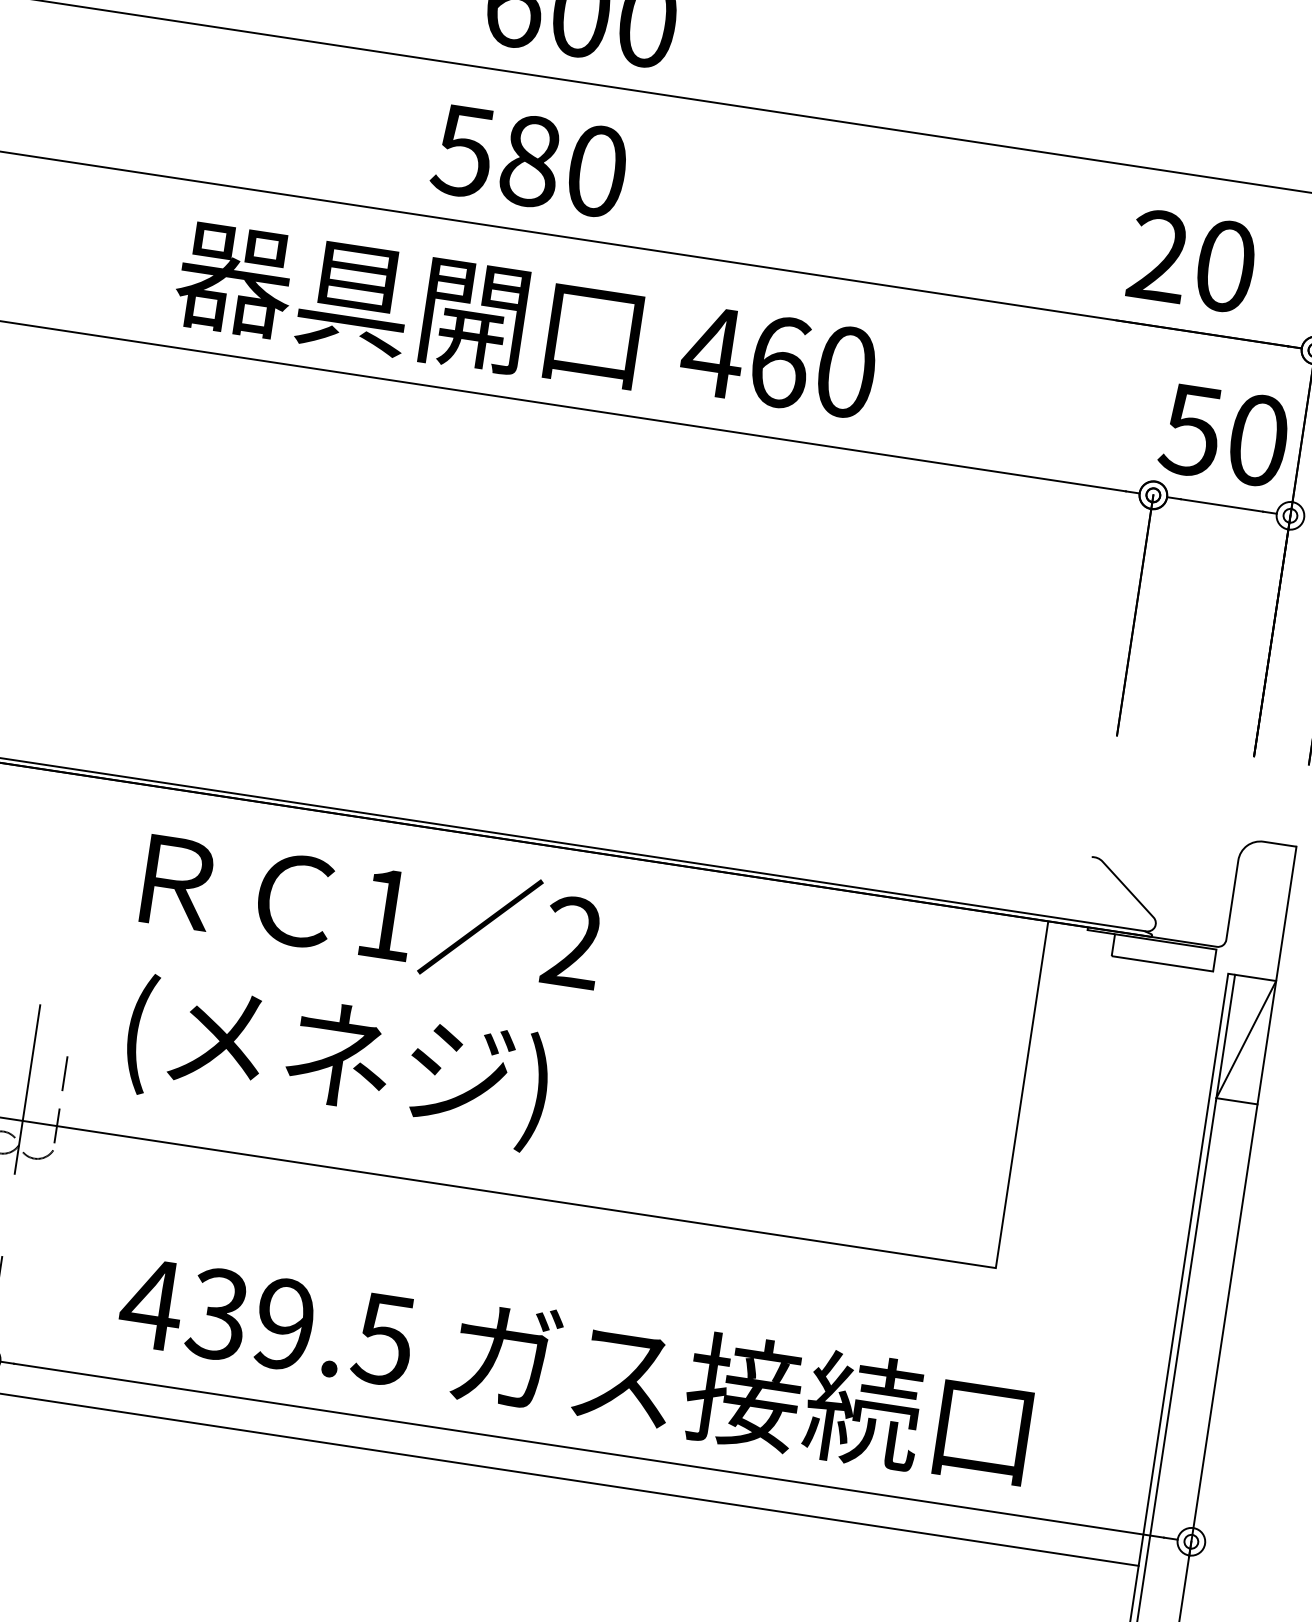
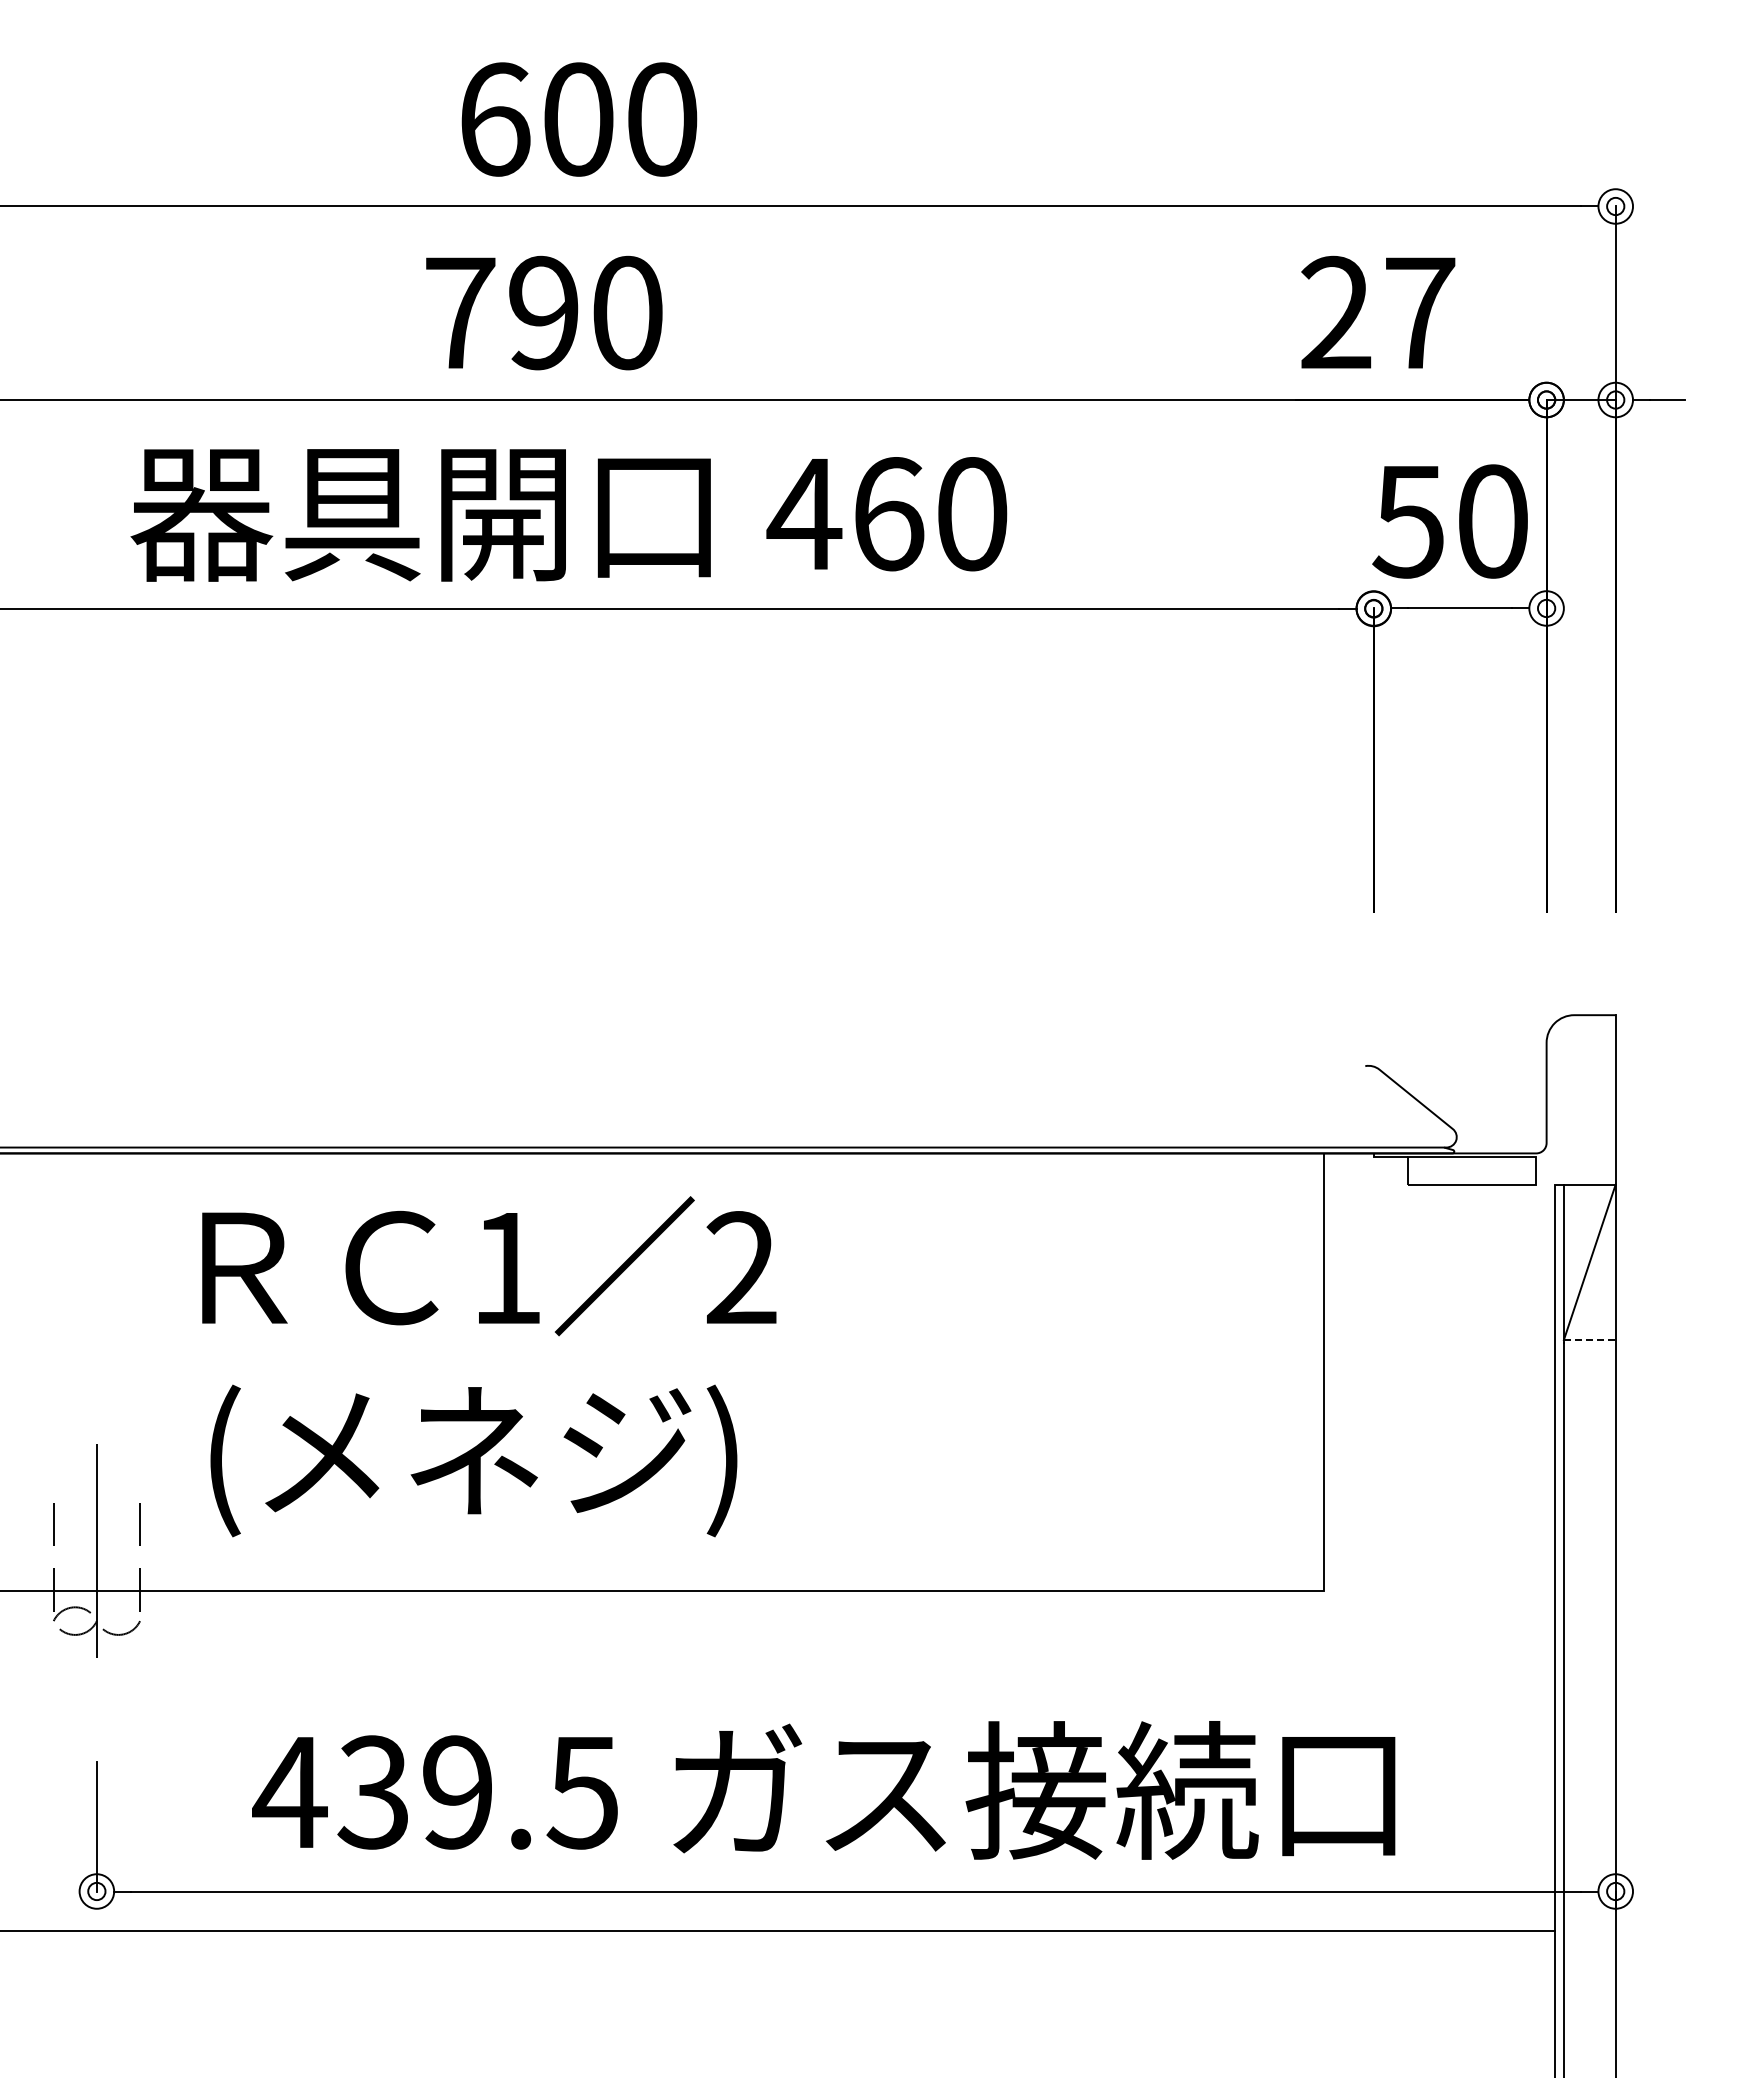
text: (497, 155) -> (501, 312), 580 -> 790
text: (1225, 265) -> (1420, 312), 20 -> 27
line: (1236, 1101) -> (1589, 1340), solid -> dashed

